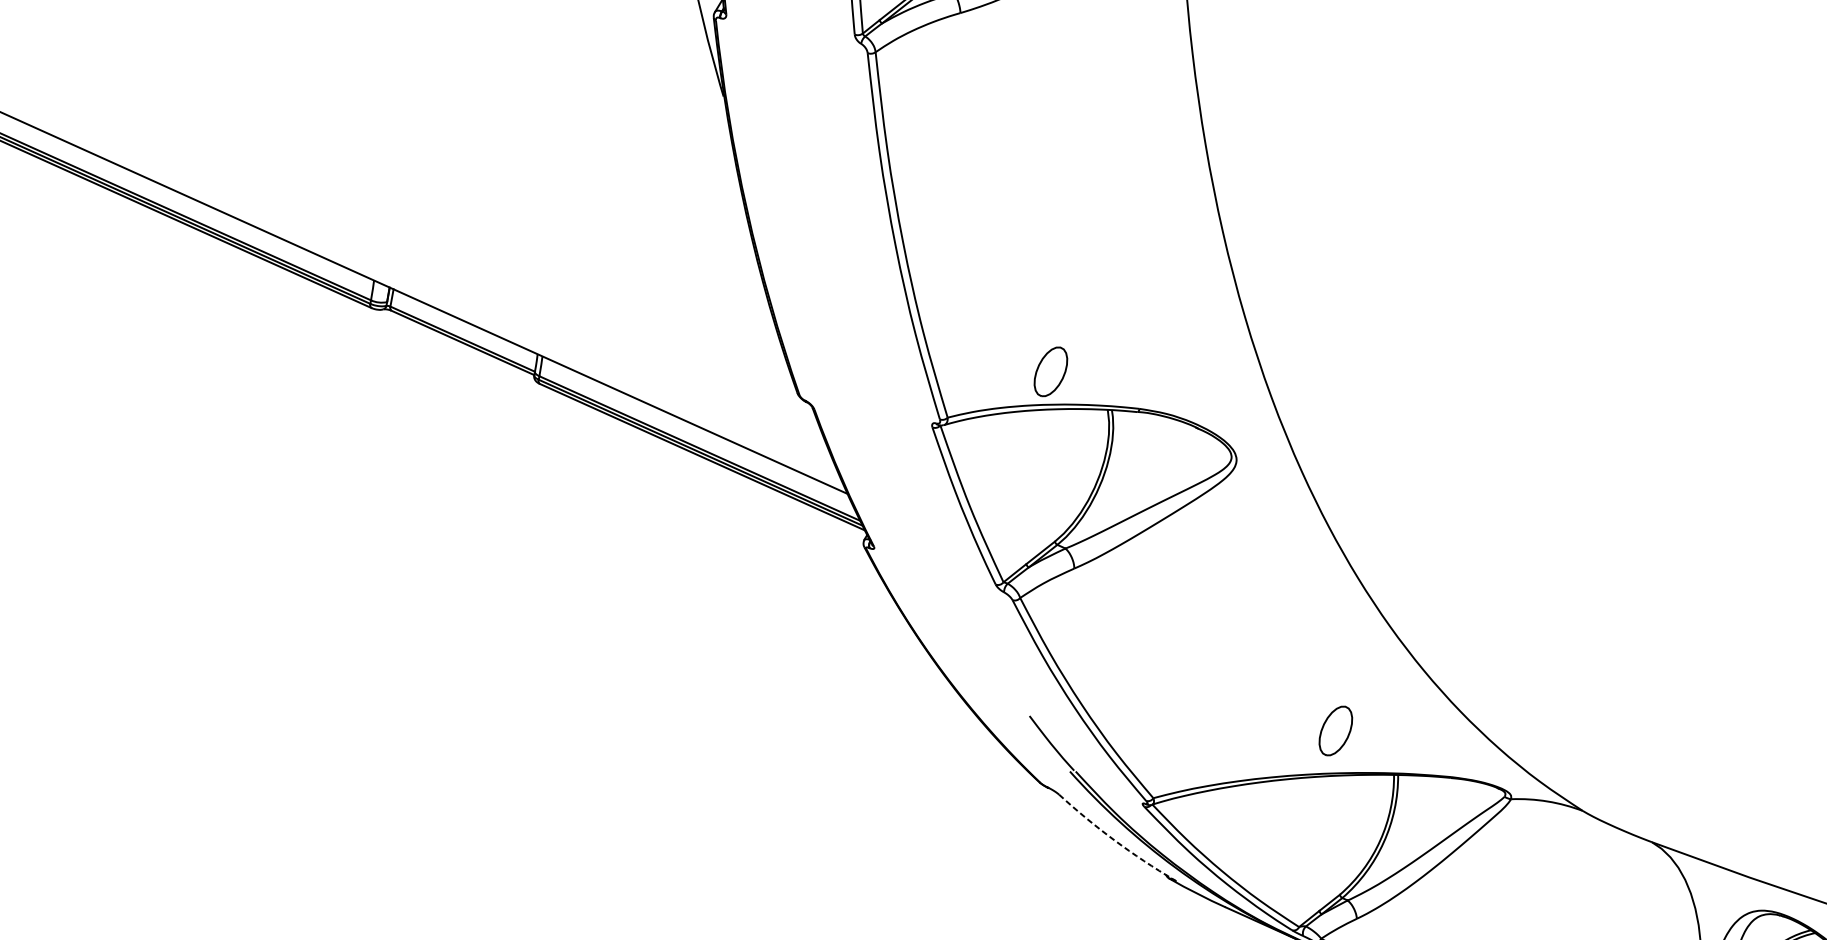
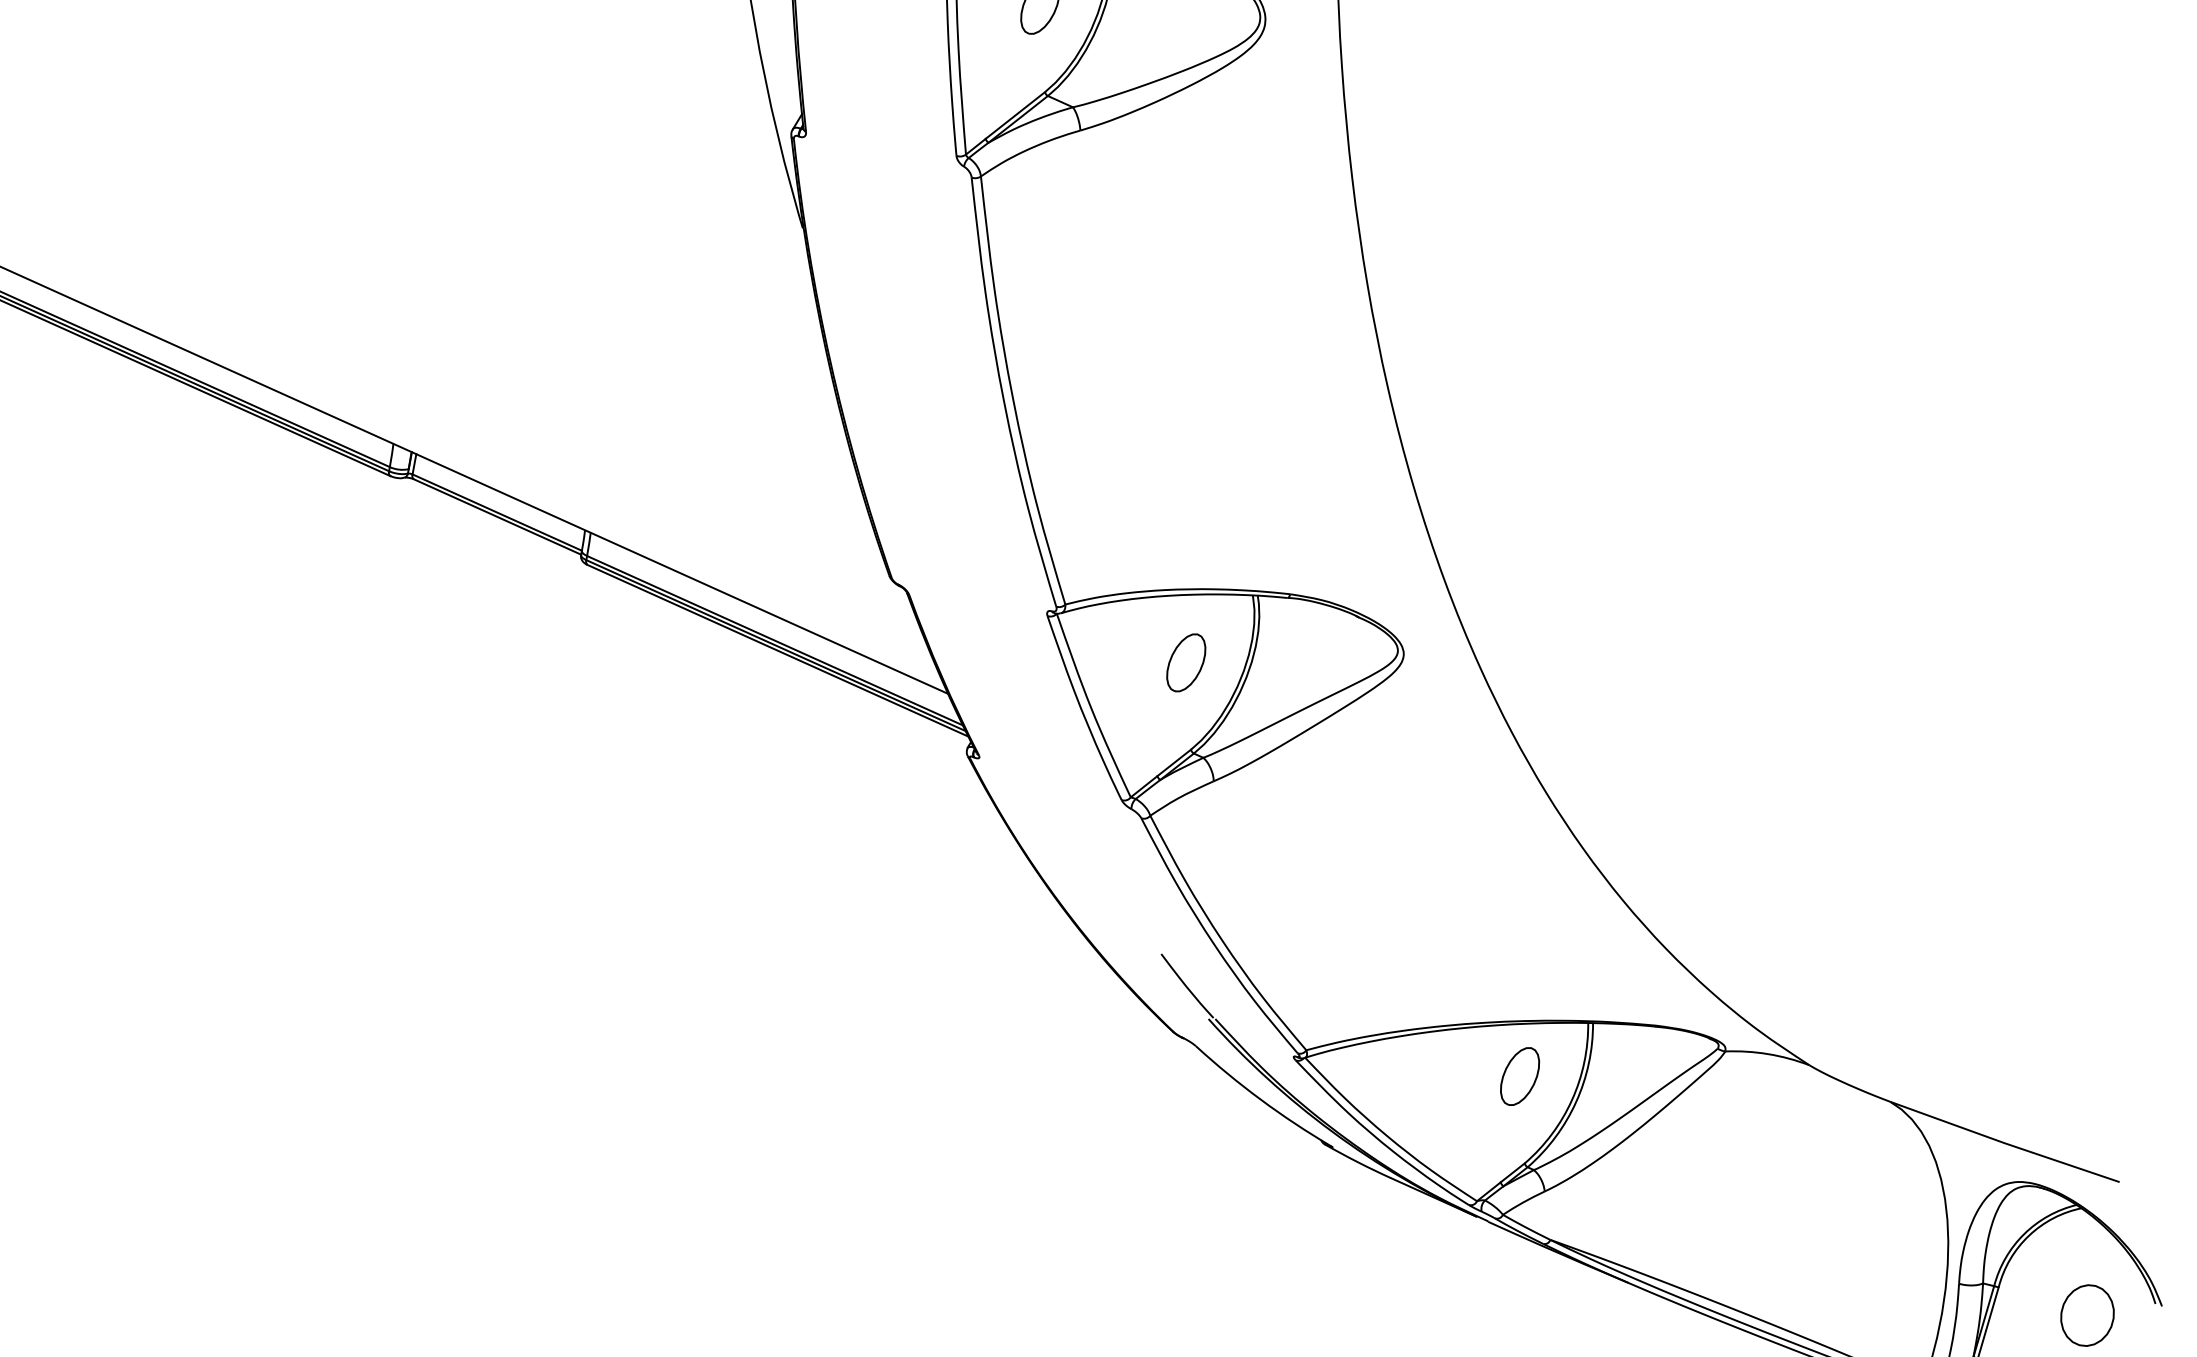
part: (1051, 371) -> (1186, 662), moved
part: (1336, 730) -> (1520, 1076), moved
arc: (1114, 840) -> (1260, 1099), dashed -> solid

